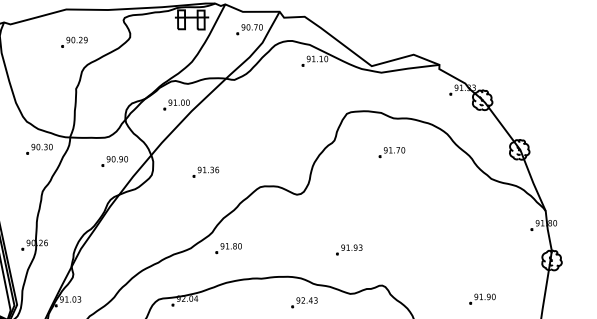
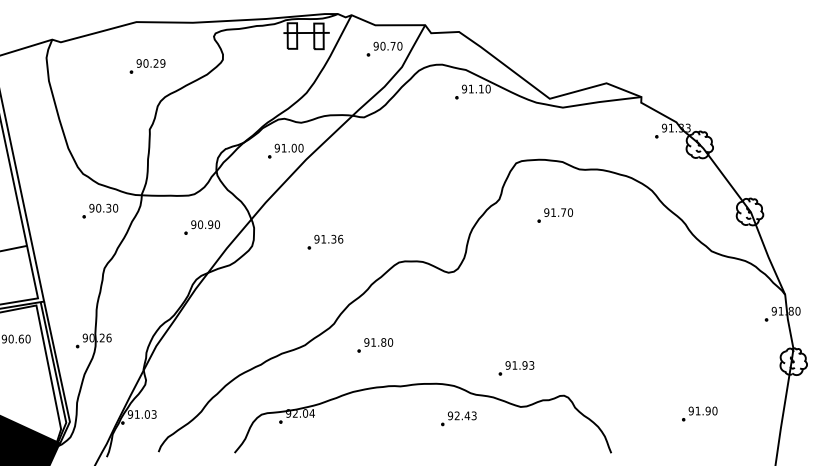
part: (392, 152) -> (555, 215), moved
part: (228, 248) -> (375, 345), moved
part: (349, 249) -> (516, 368), moved

